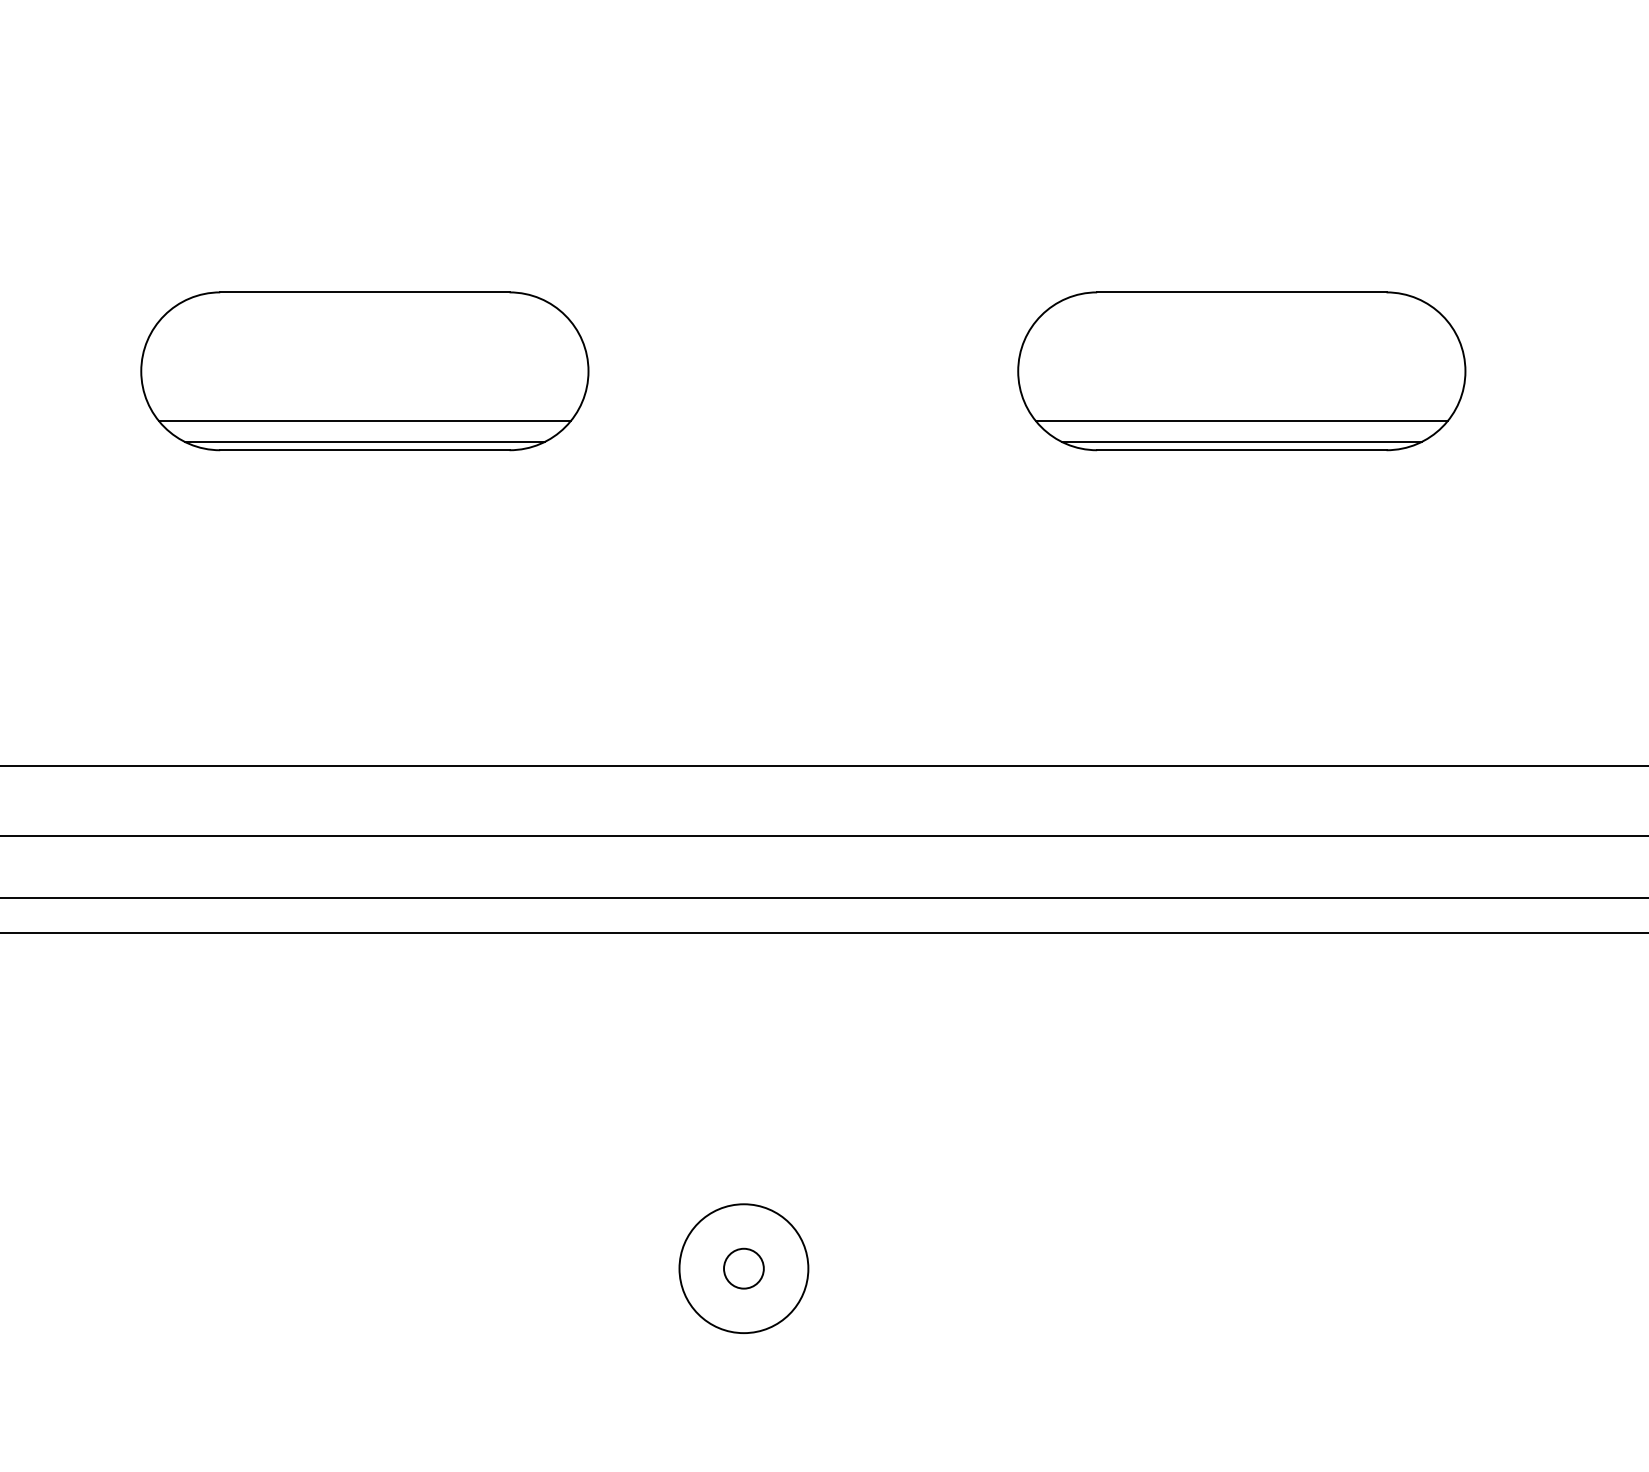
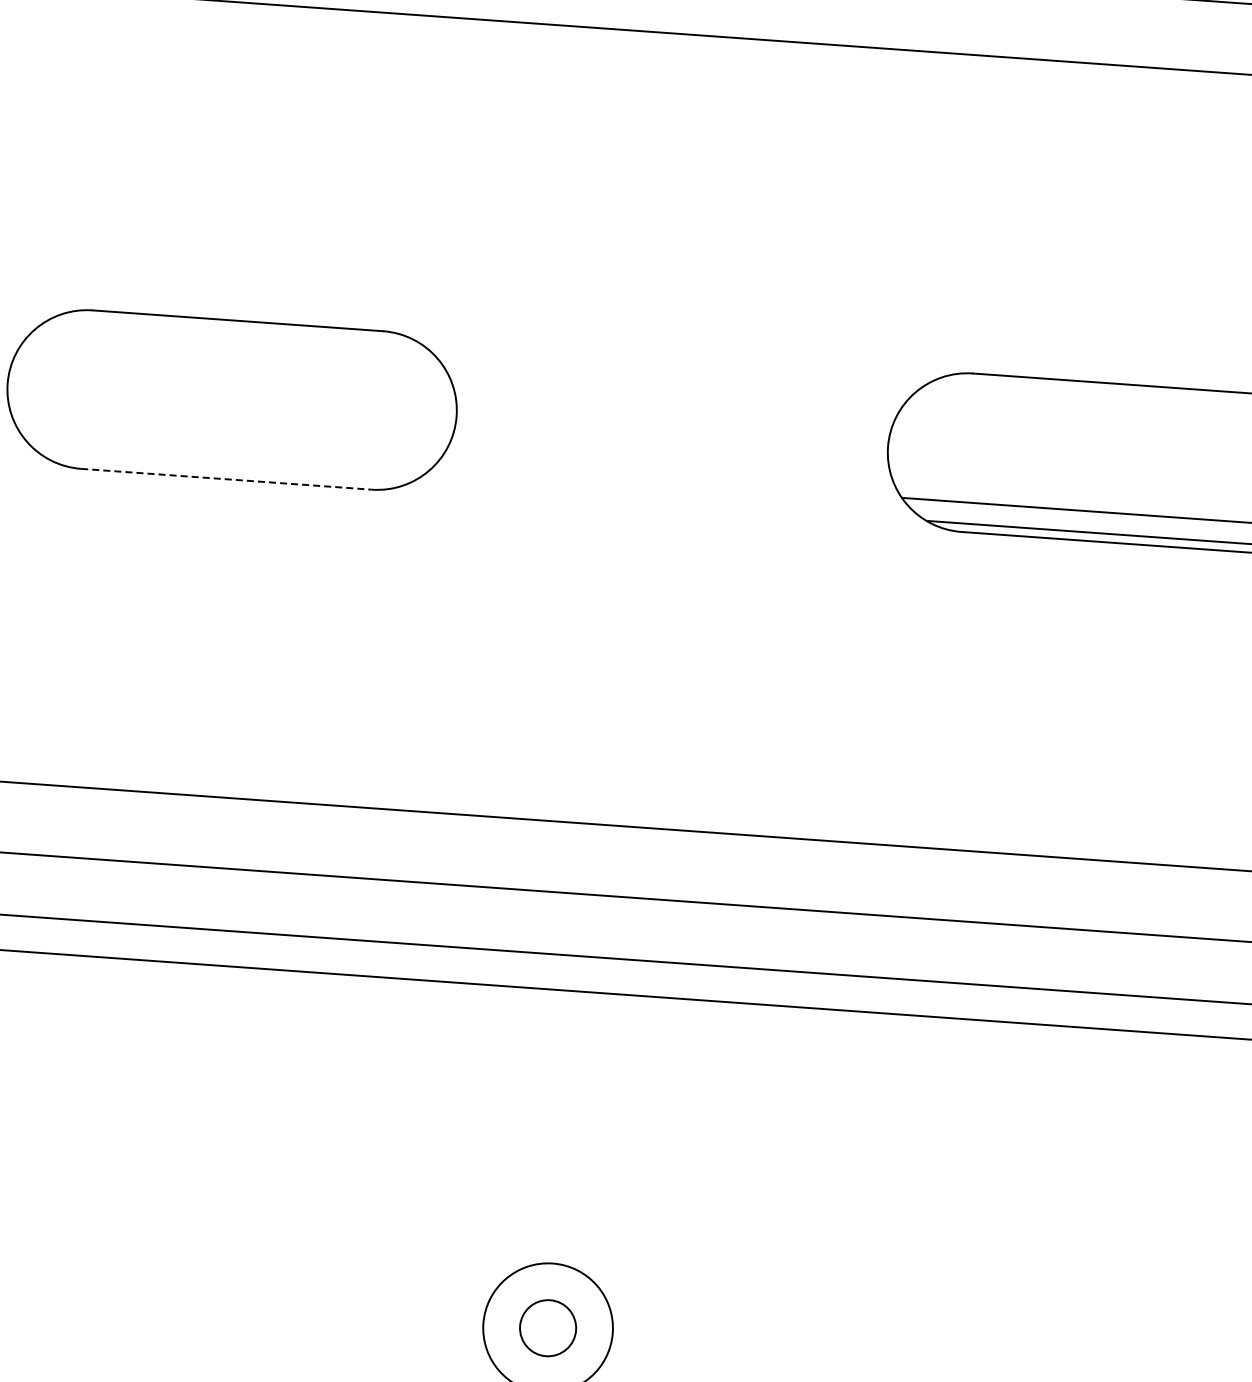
line: (364, 420) -> (228, 449), removed
line: (364, 441) -> (226, 470), removed
line: (364, 450) -> (226, 479), solid -> dashed
circle: (743, 1268) -> (547, 1327), size x1.4

